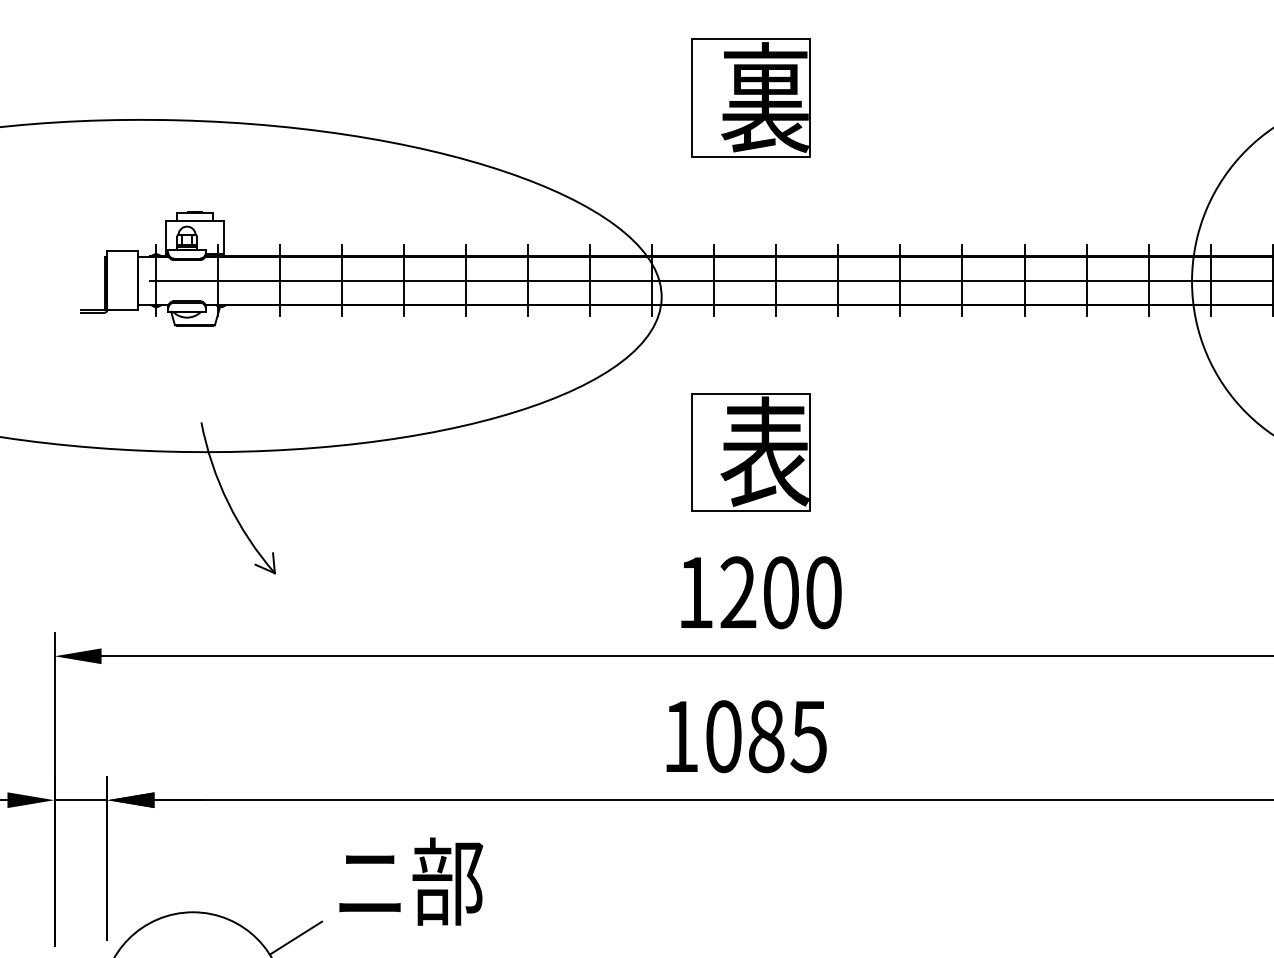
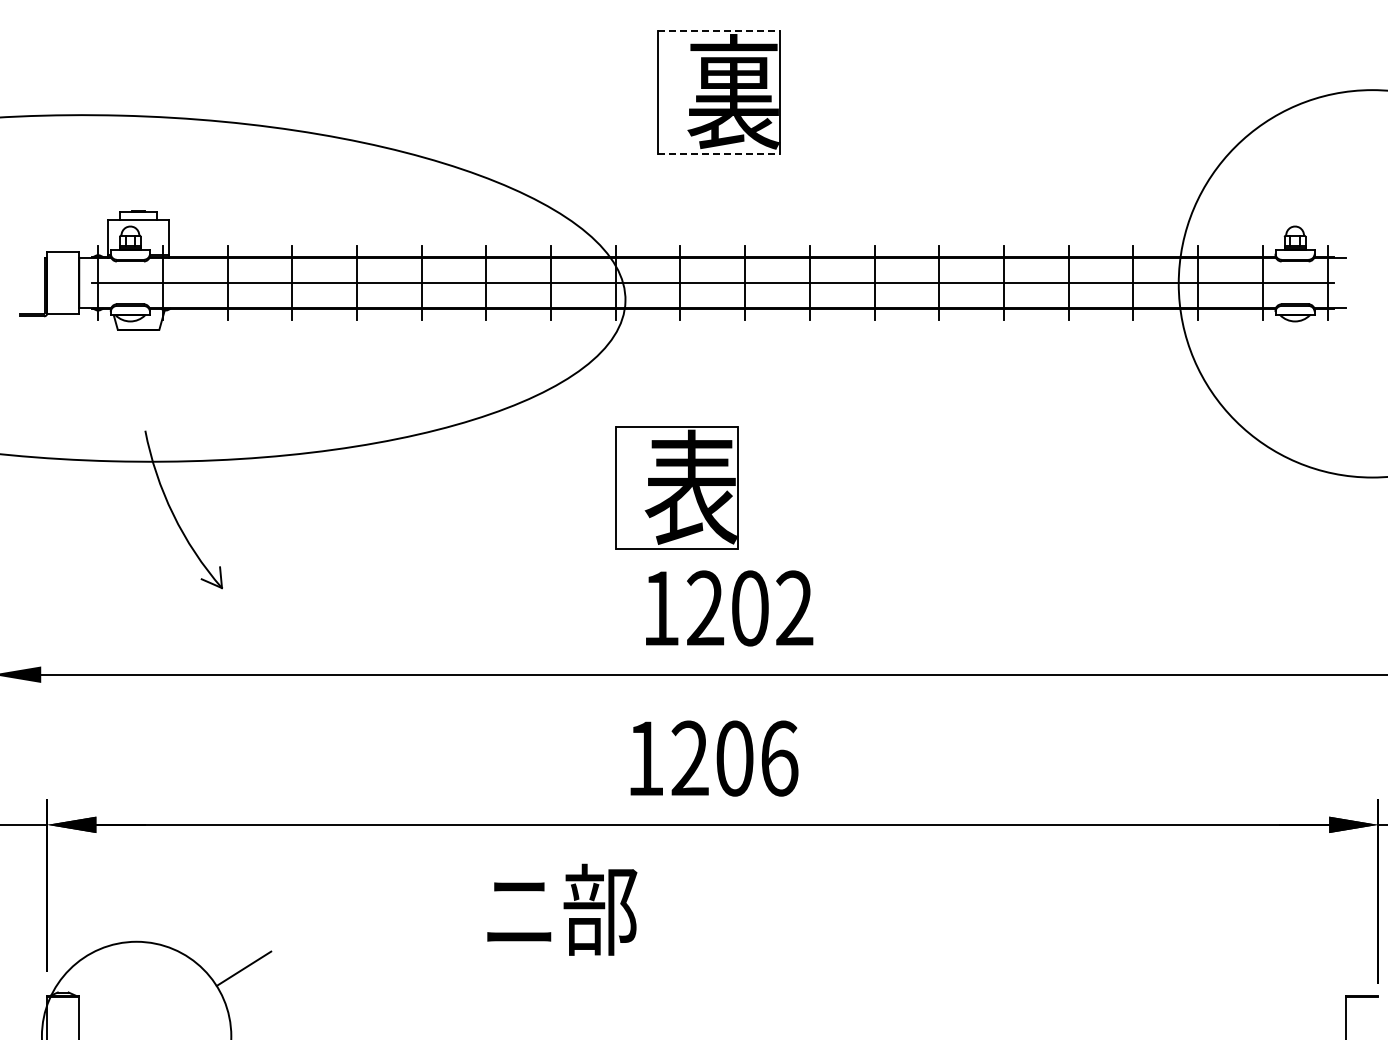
line: (751, 39) -> (719, 31), solid -> dashed
line: (751, 156) -> (719, 153), solid -> dashed
part: (750, 451) -> (676, 487), moved
text: (823, 592) -> (794, 608), 1200 -> 1202
text: (766, 736) -> (734, 758), 1085 -> 1206
text: (411, 881) -> (562, 909), moved

